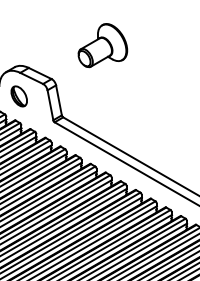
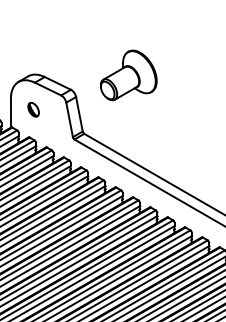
part: (102, 45) -> (128, 75), moved
part: (18, 96) -> (32, 109), size x0.6

